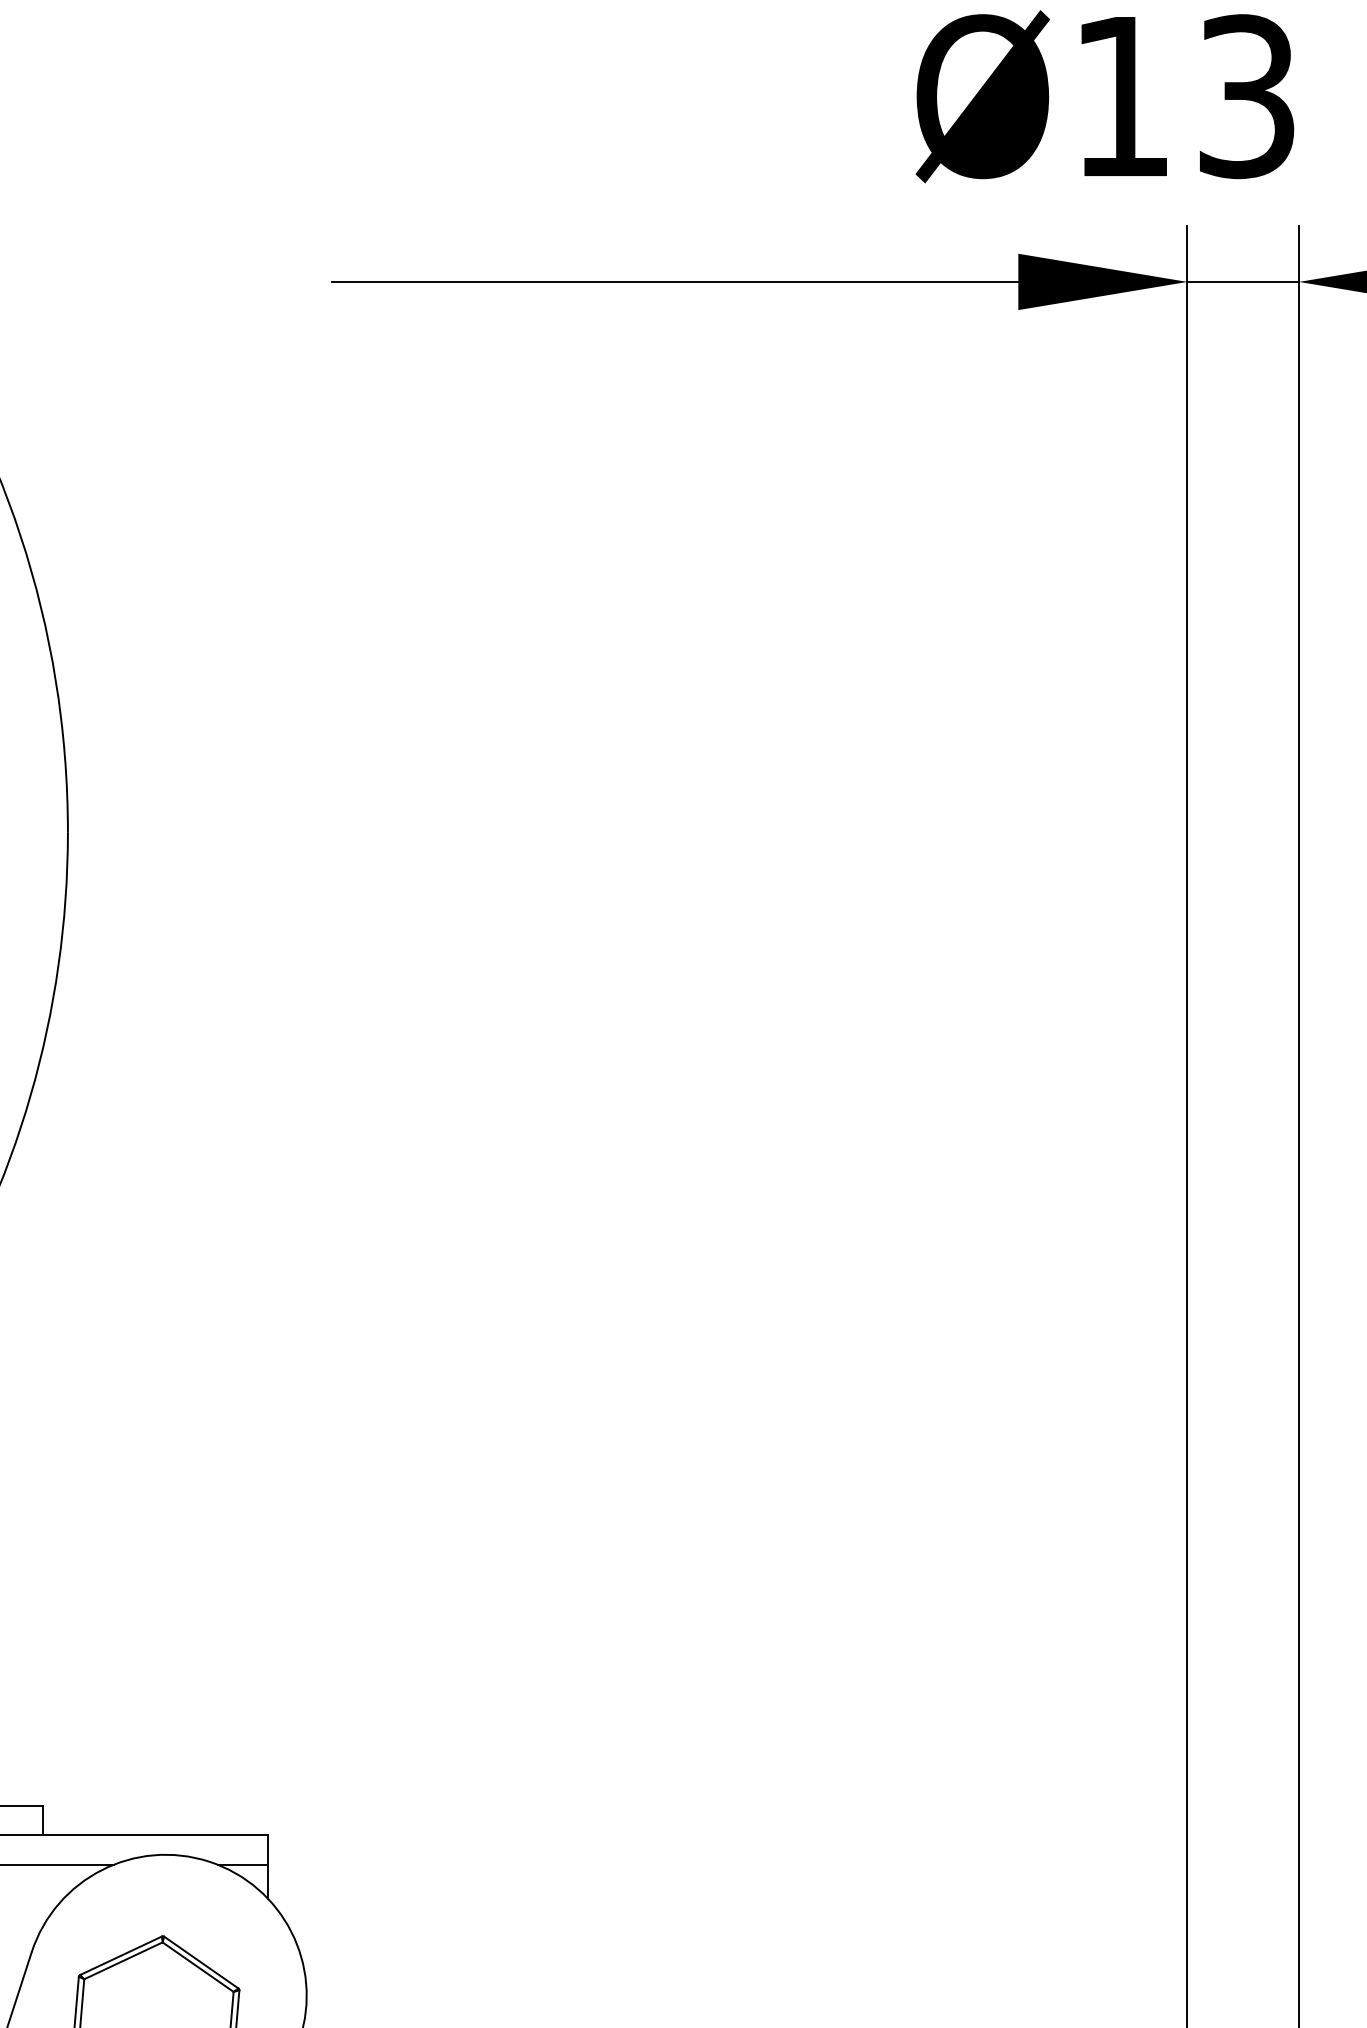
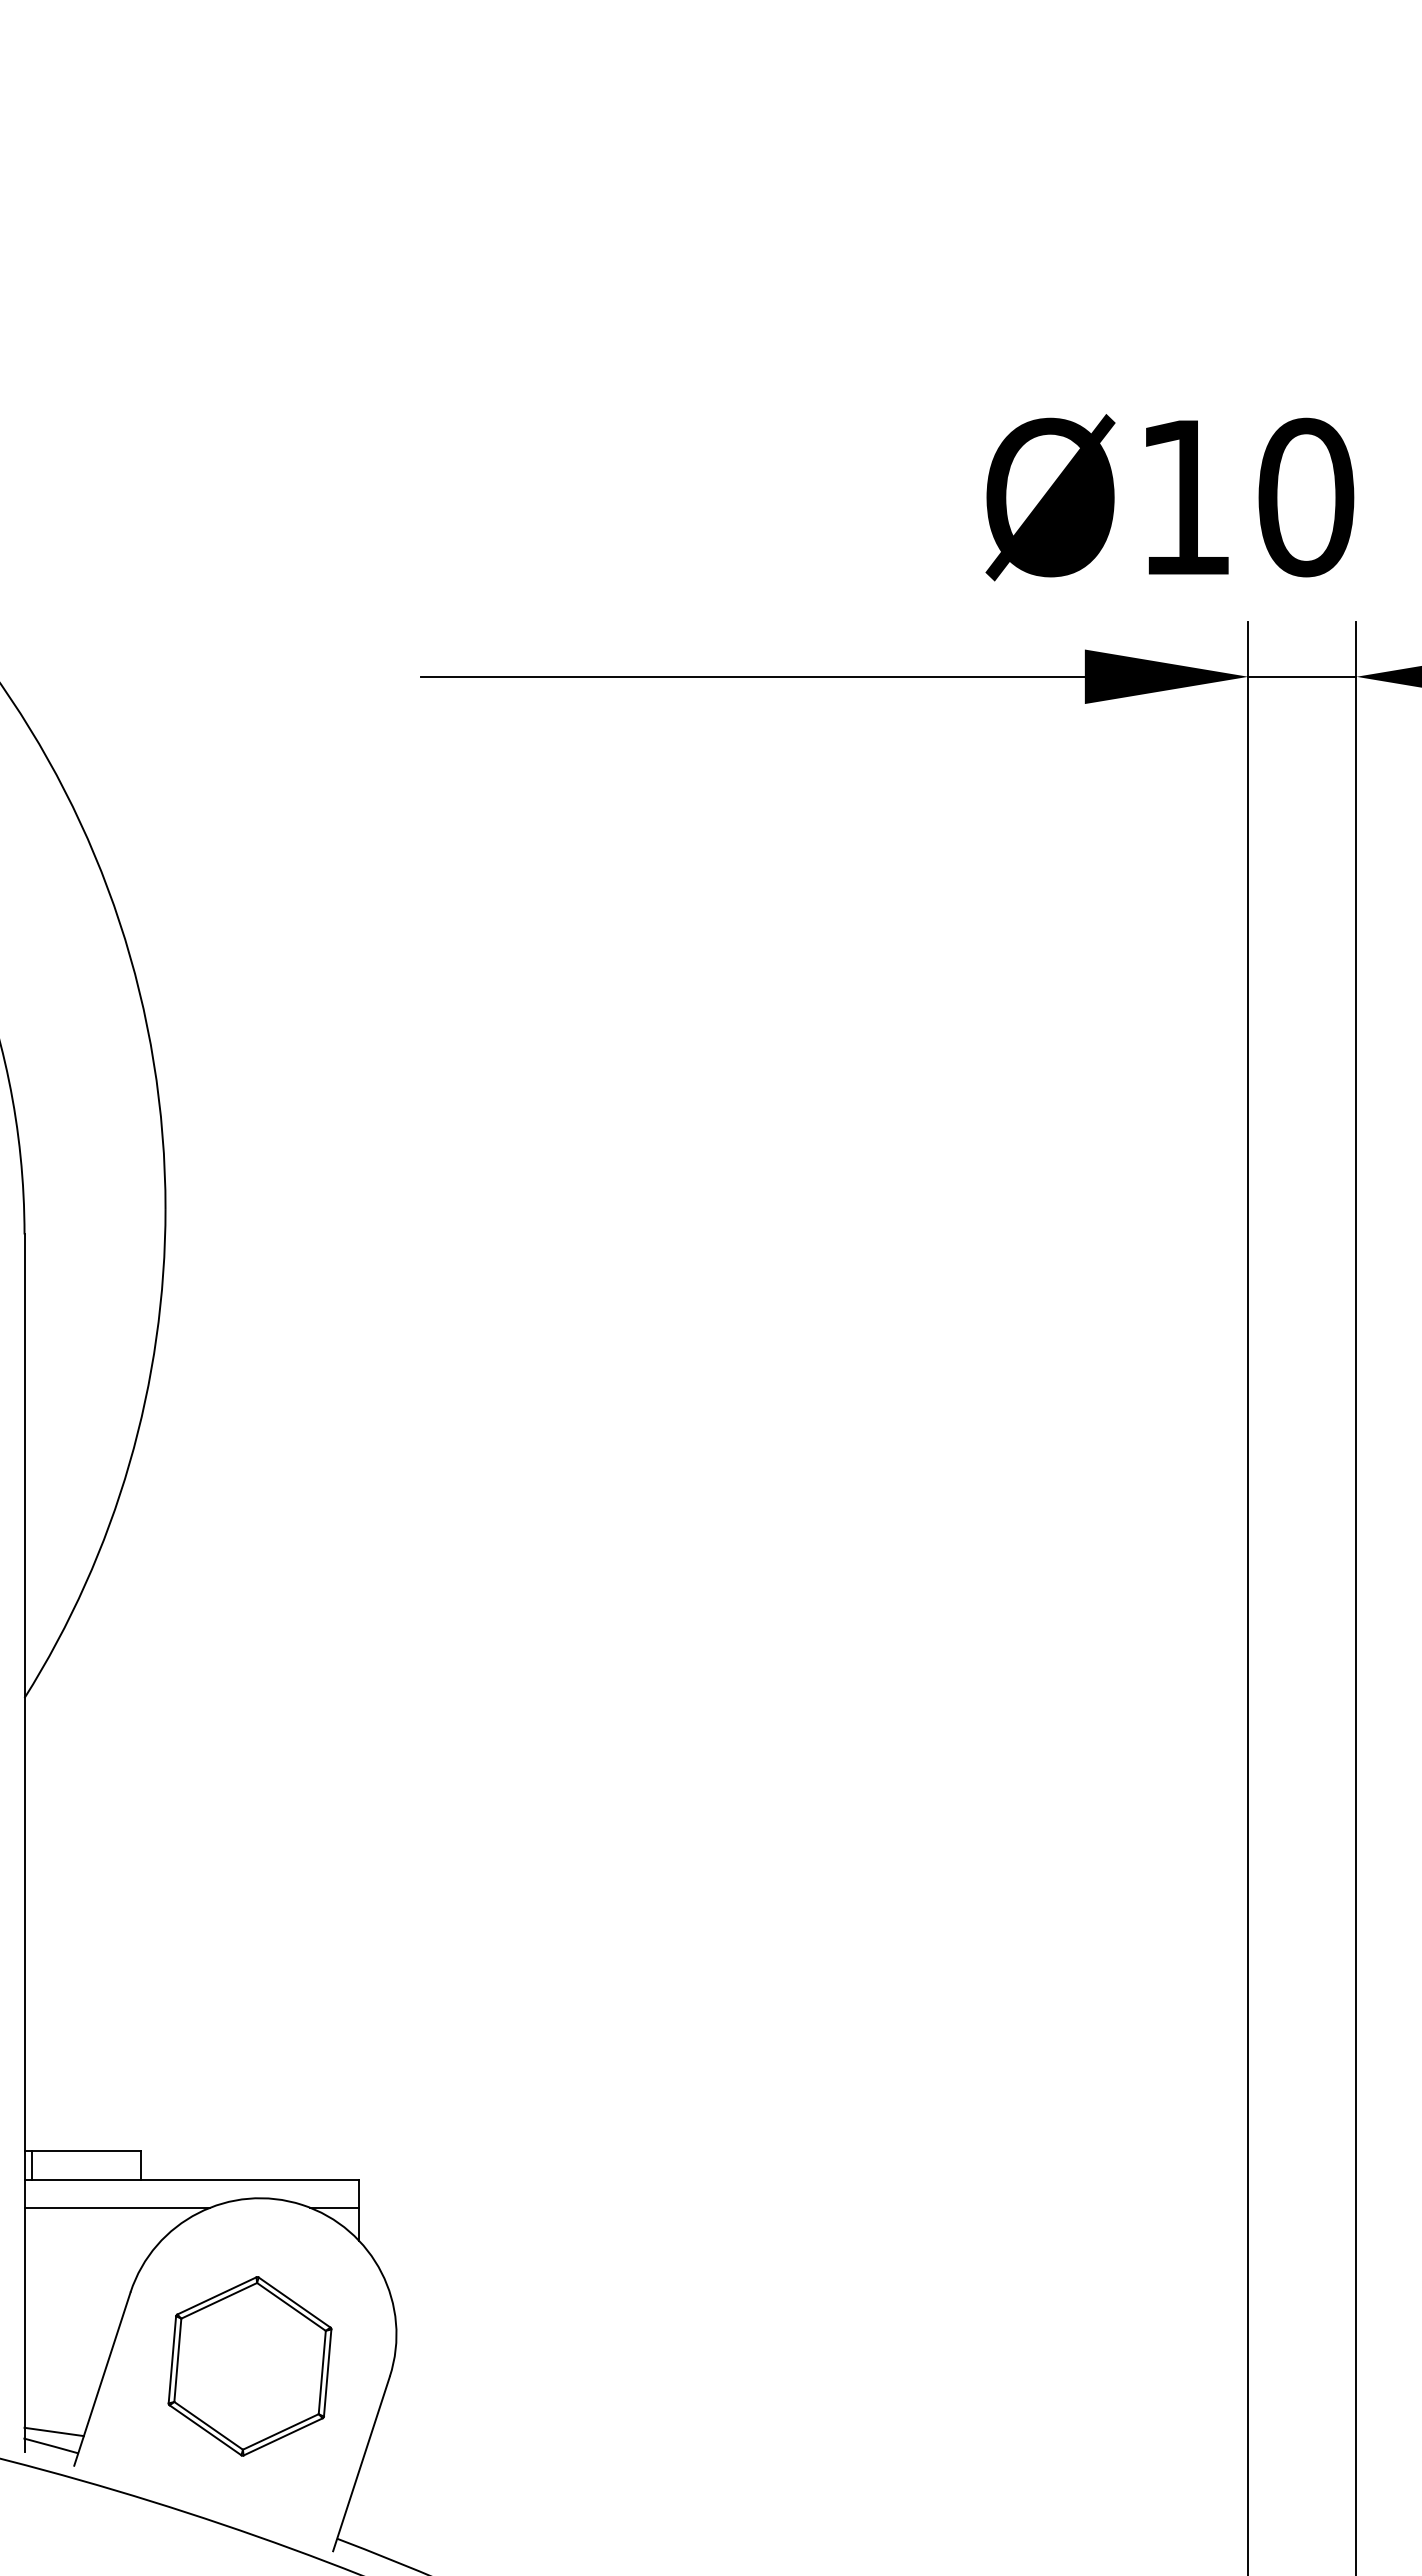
text: (1247, 96) -> (1306, 497), Ø13 -> Ø10

